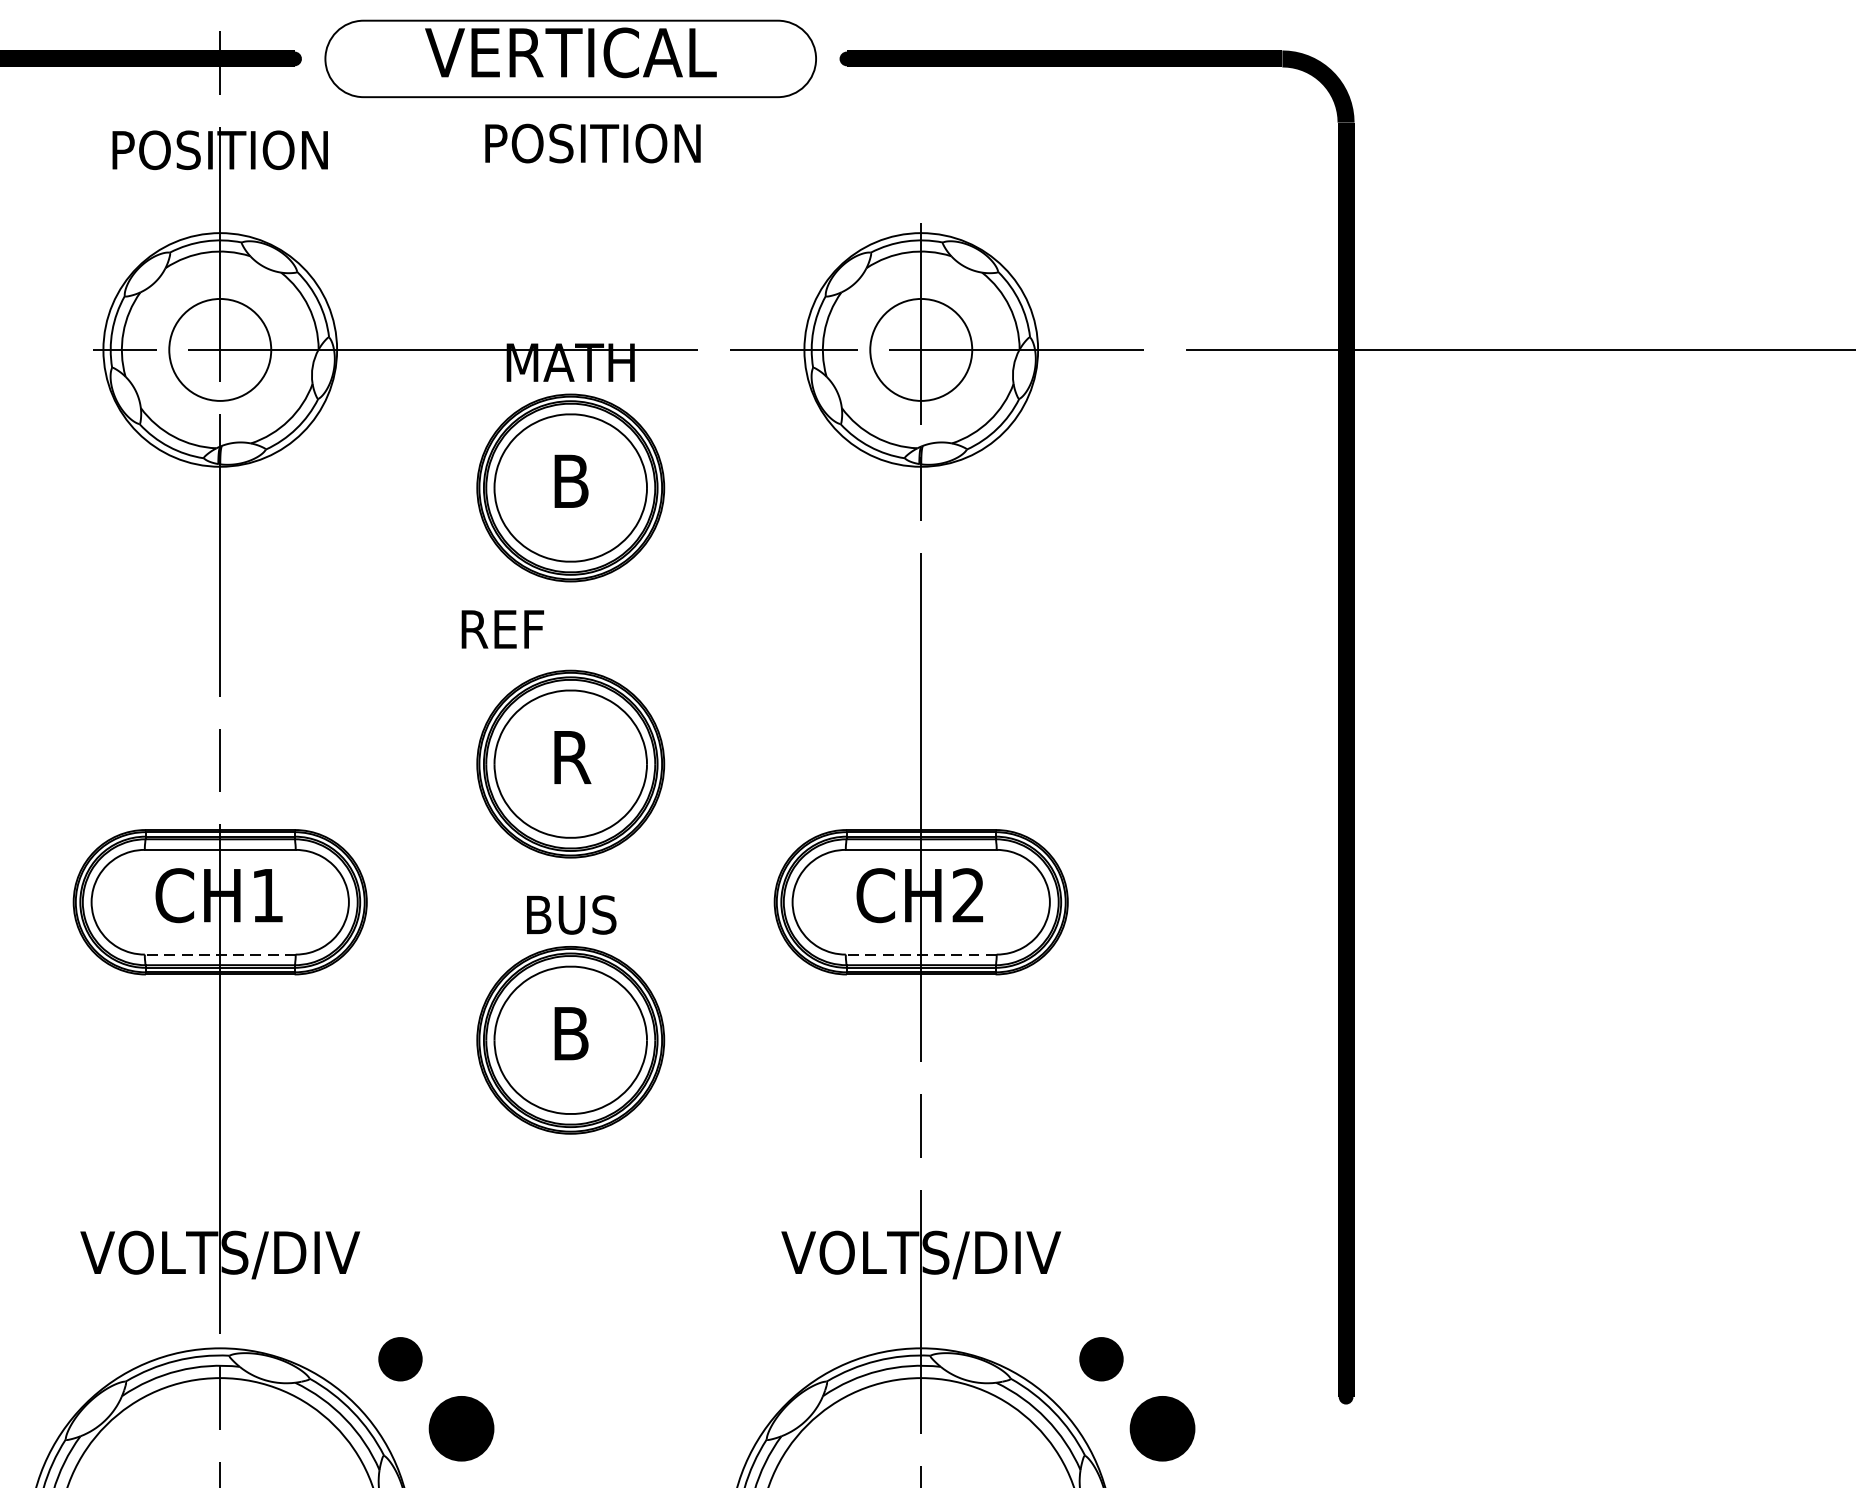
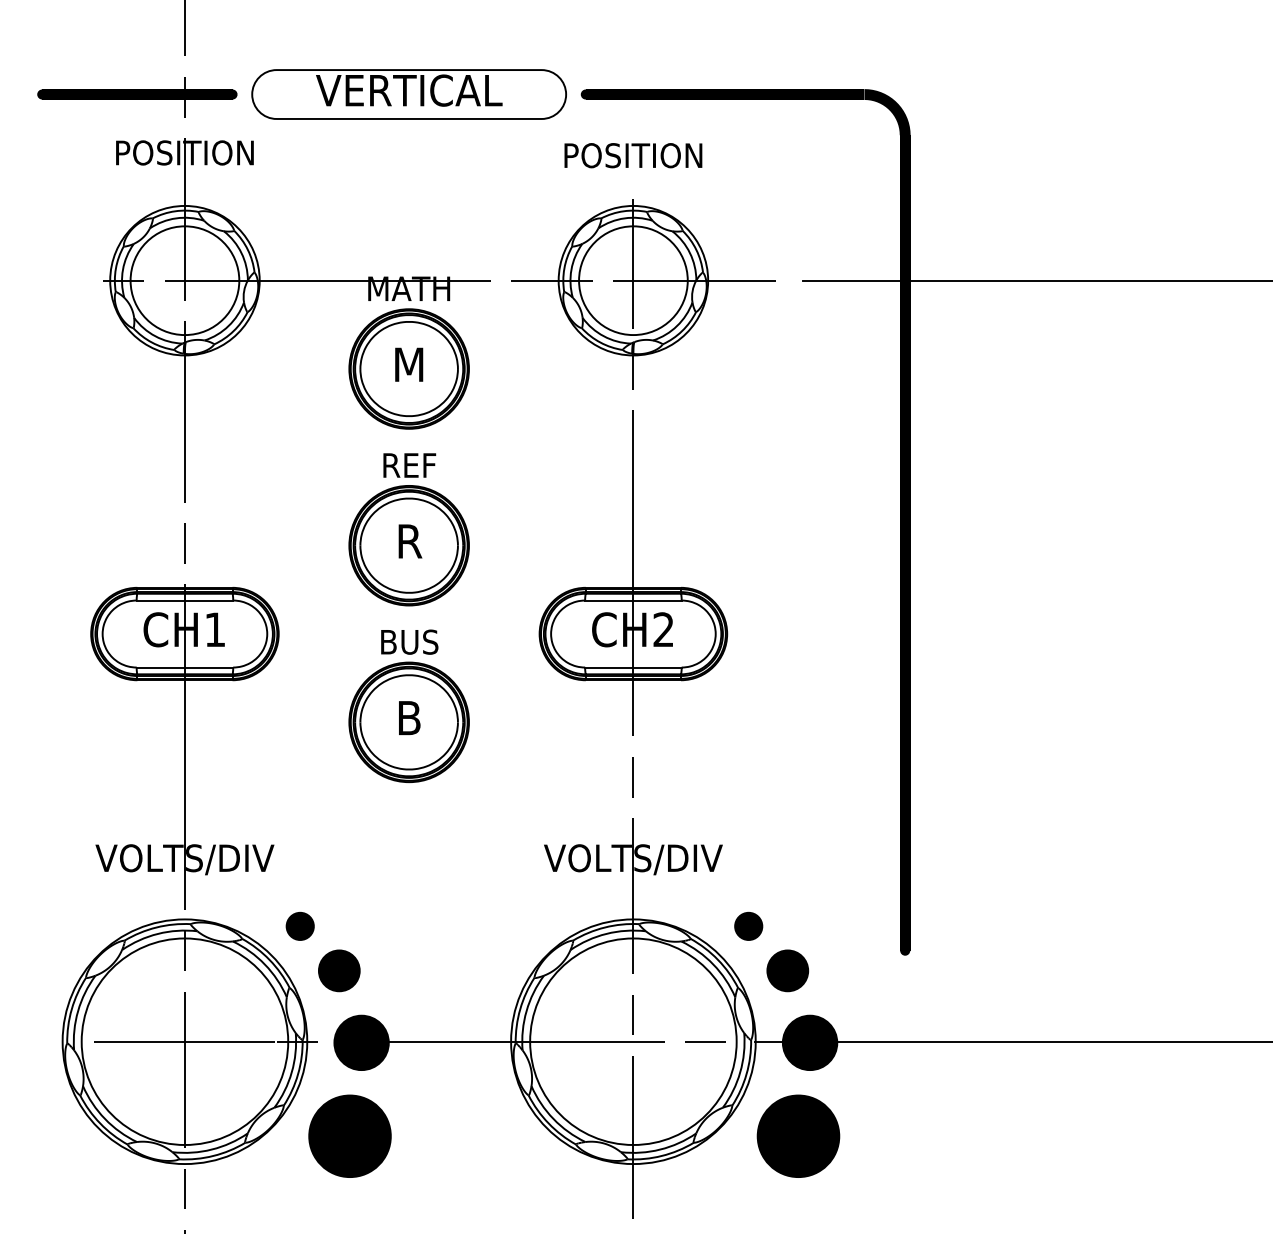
text: (593, 143) -> (633, 155), moved
circle: (219, 349) -> (184, 280), size x1.67
circle: (921, 349) -> (633, 280), size x1.67
text: (571, 480) -> (409, 364), B -> M
text: (502, 629) -> (409, 465), moved
line: (219, 954) -> (184, 667), dashed -> solid
line: (919, 954) -> (632, 667), dashed -> solid

